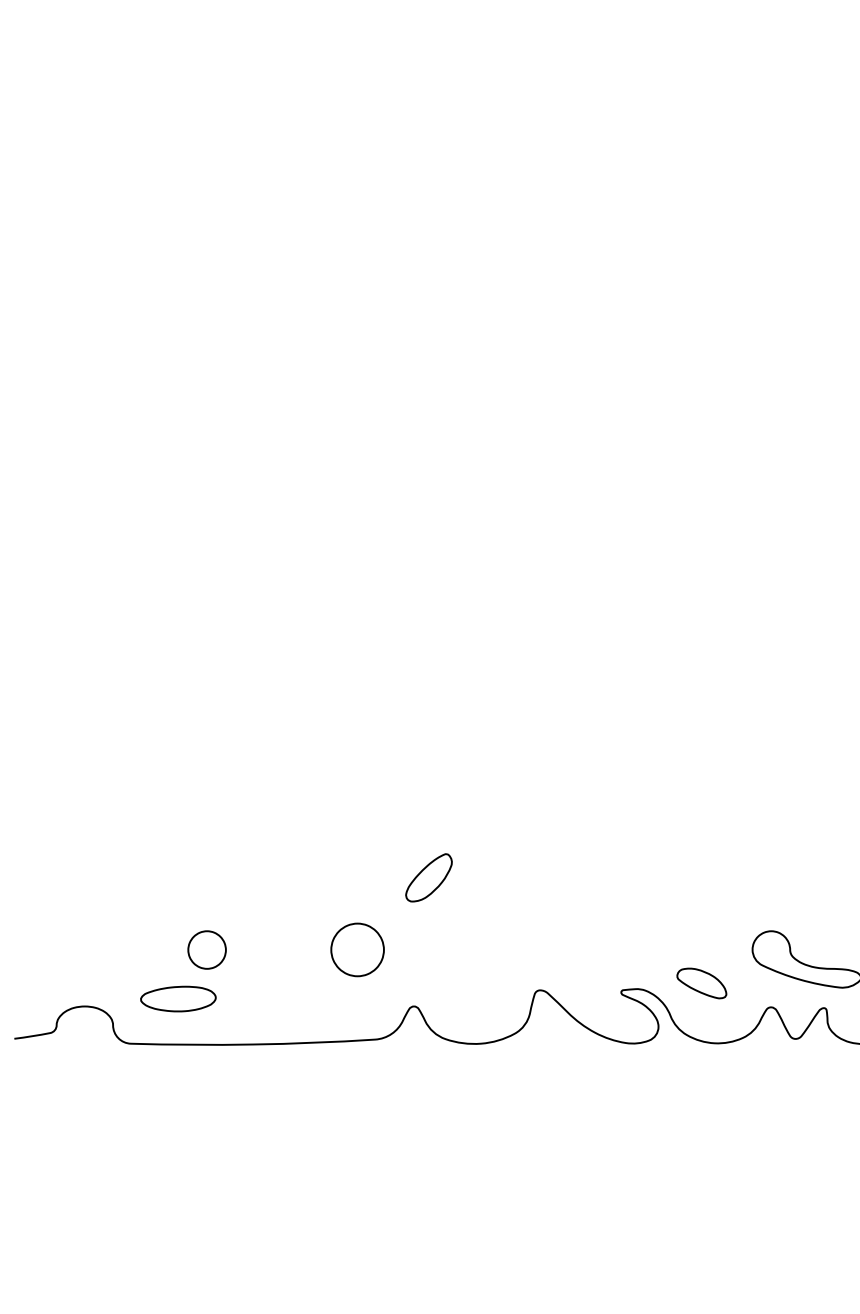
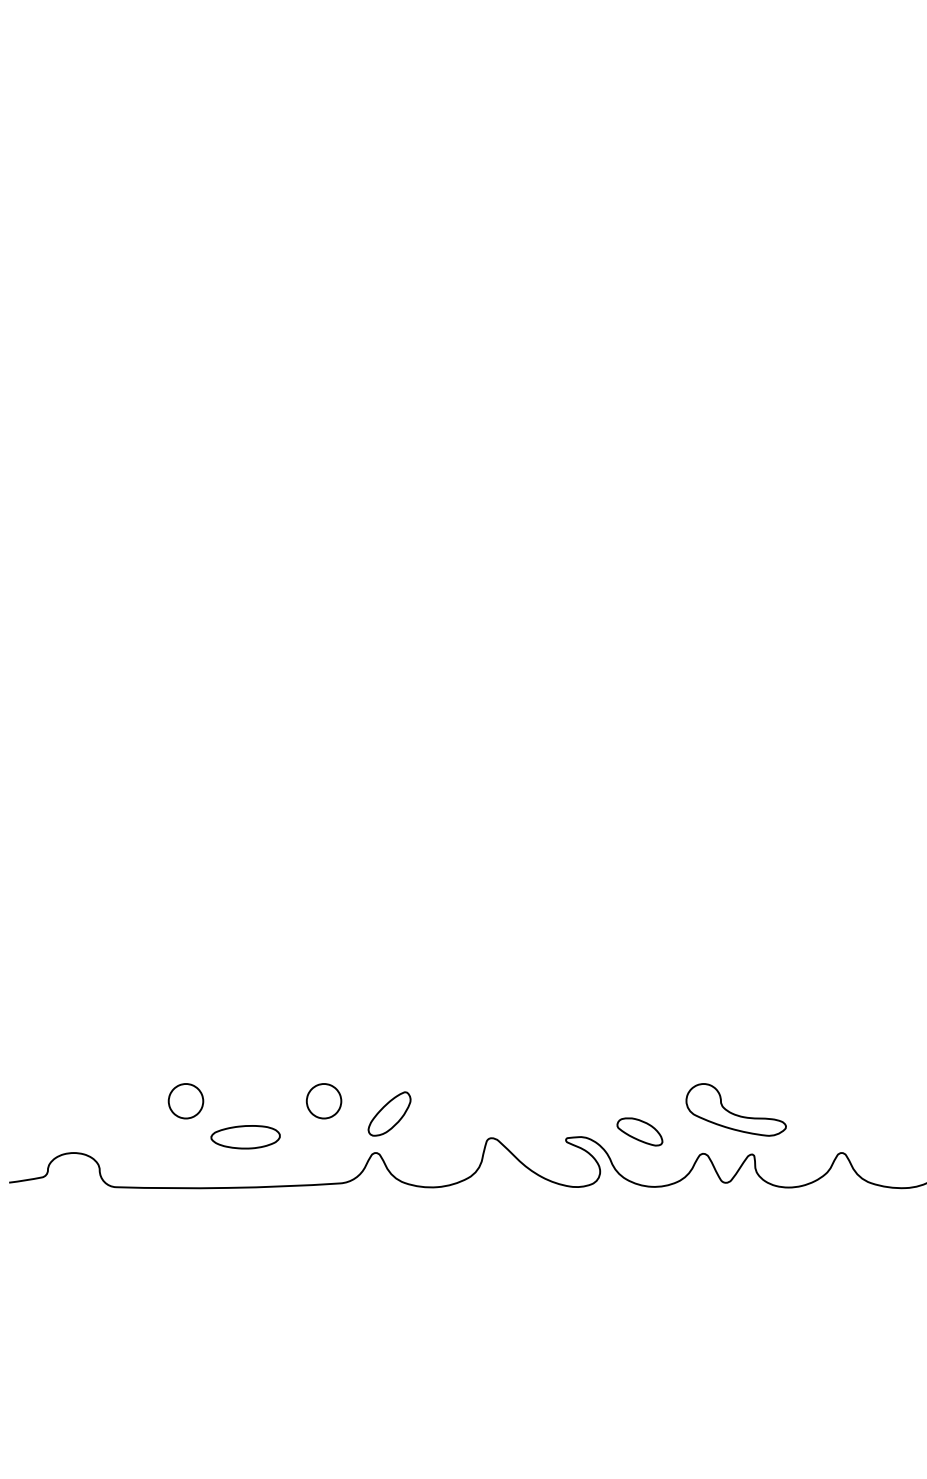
part: (428, 877) -> (389, 1113), moved
part: (356, 950) -> (323, 1101), size x0.71
part: (178, 999) -> (245, 1137), moved

